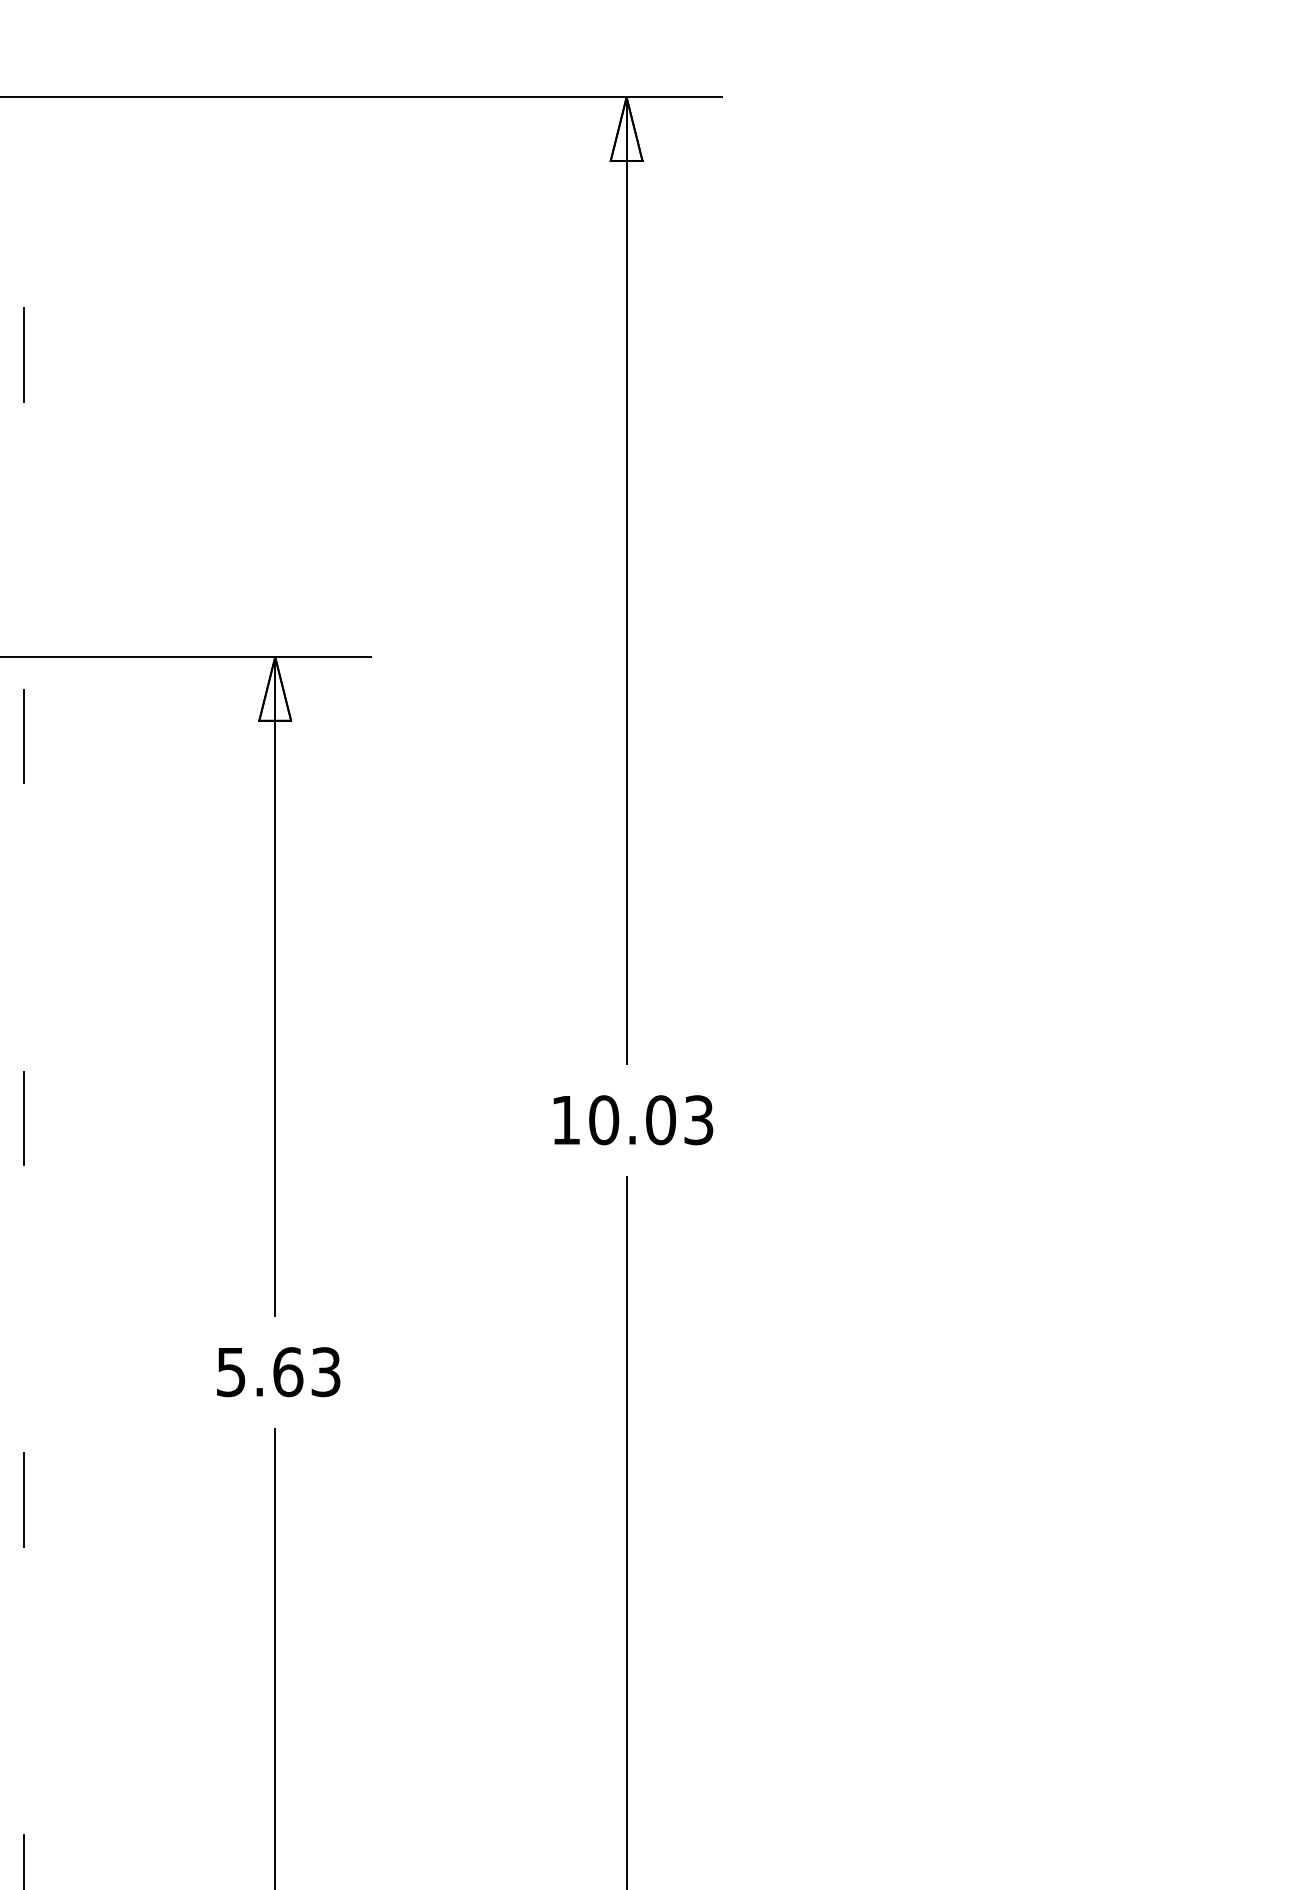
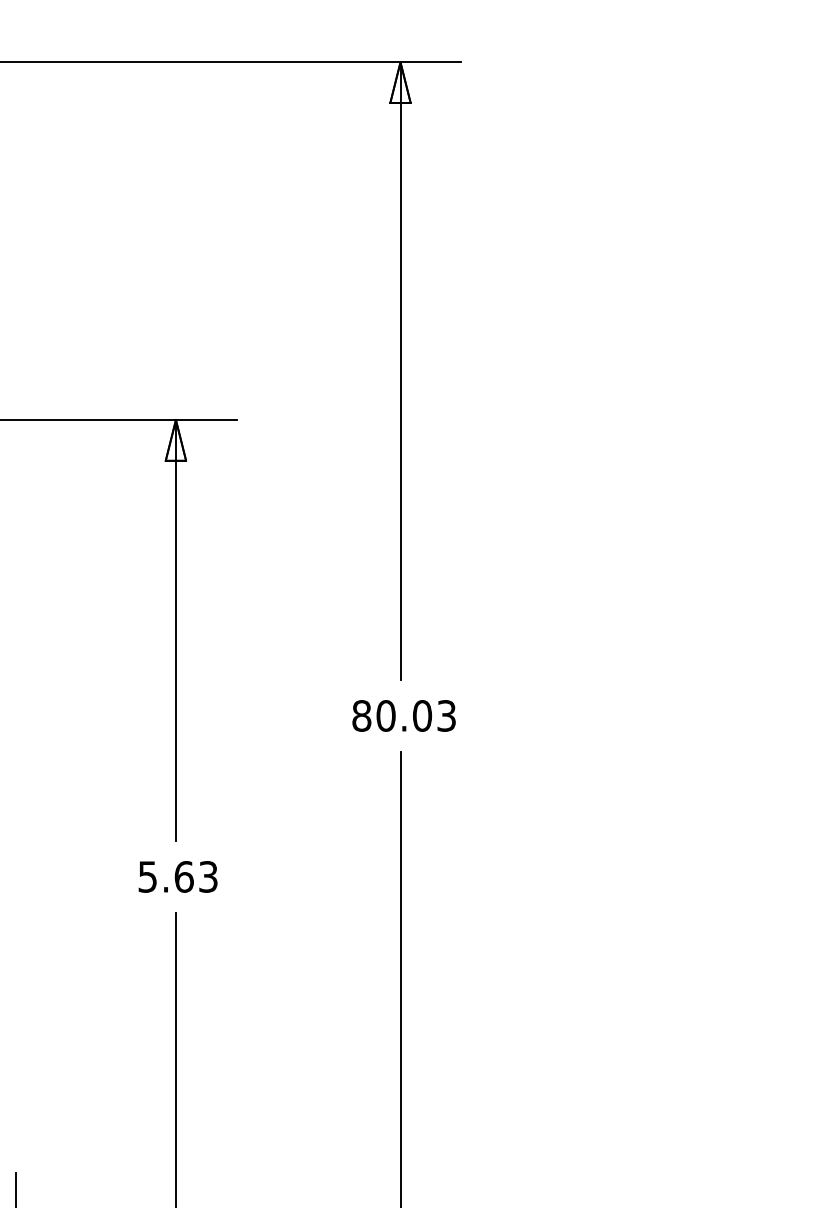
line: (24, 354) -> (15, 226), removed
line: (24, 736) -> (15, 470), removed
line: (24, 1117) -> (15, 714), removed
text: (565, 1119) -> (361, 715), 10.03 -> 80.03
line: (24, 1499) -> (15, 958), removed

